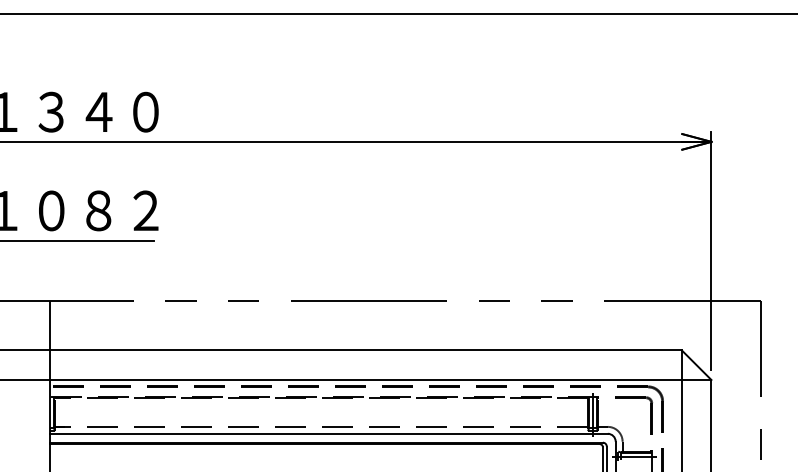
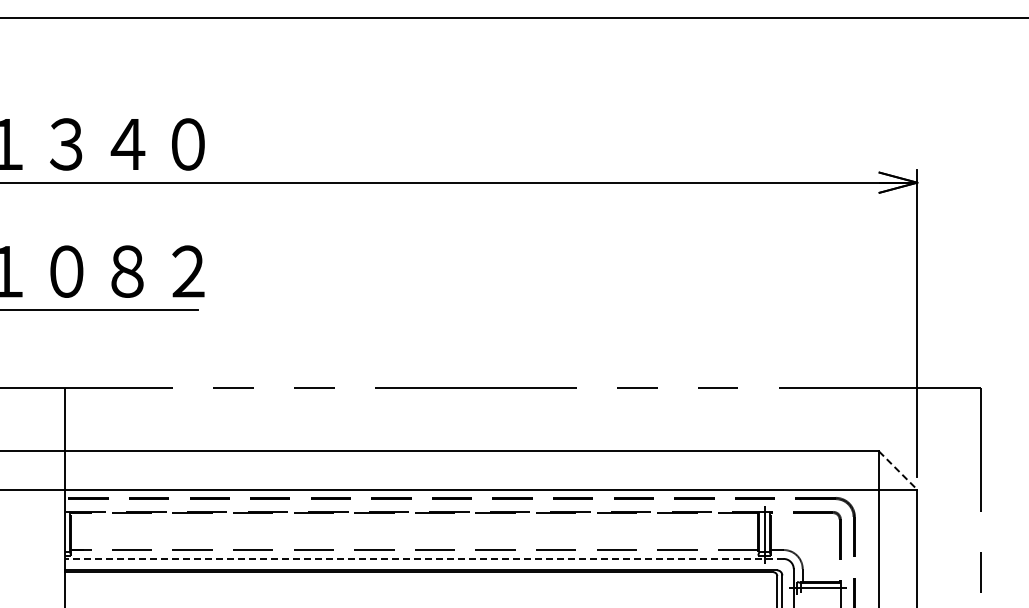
line: (696, 365) -> (898, 470), solid -> dashed
line: (328, 433) -> (423, 558), solid -> dashed

